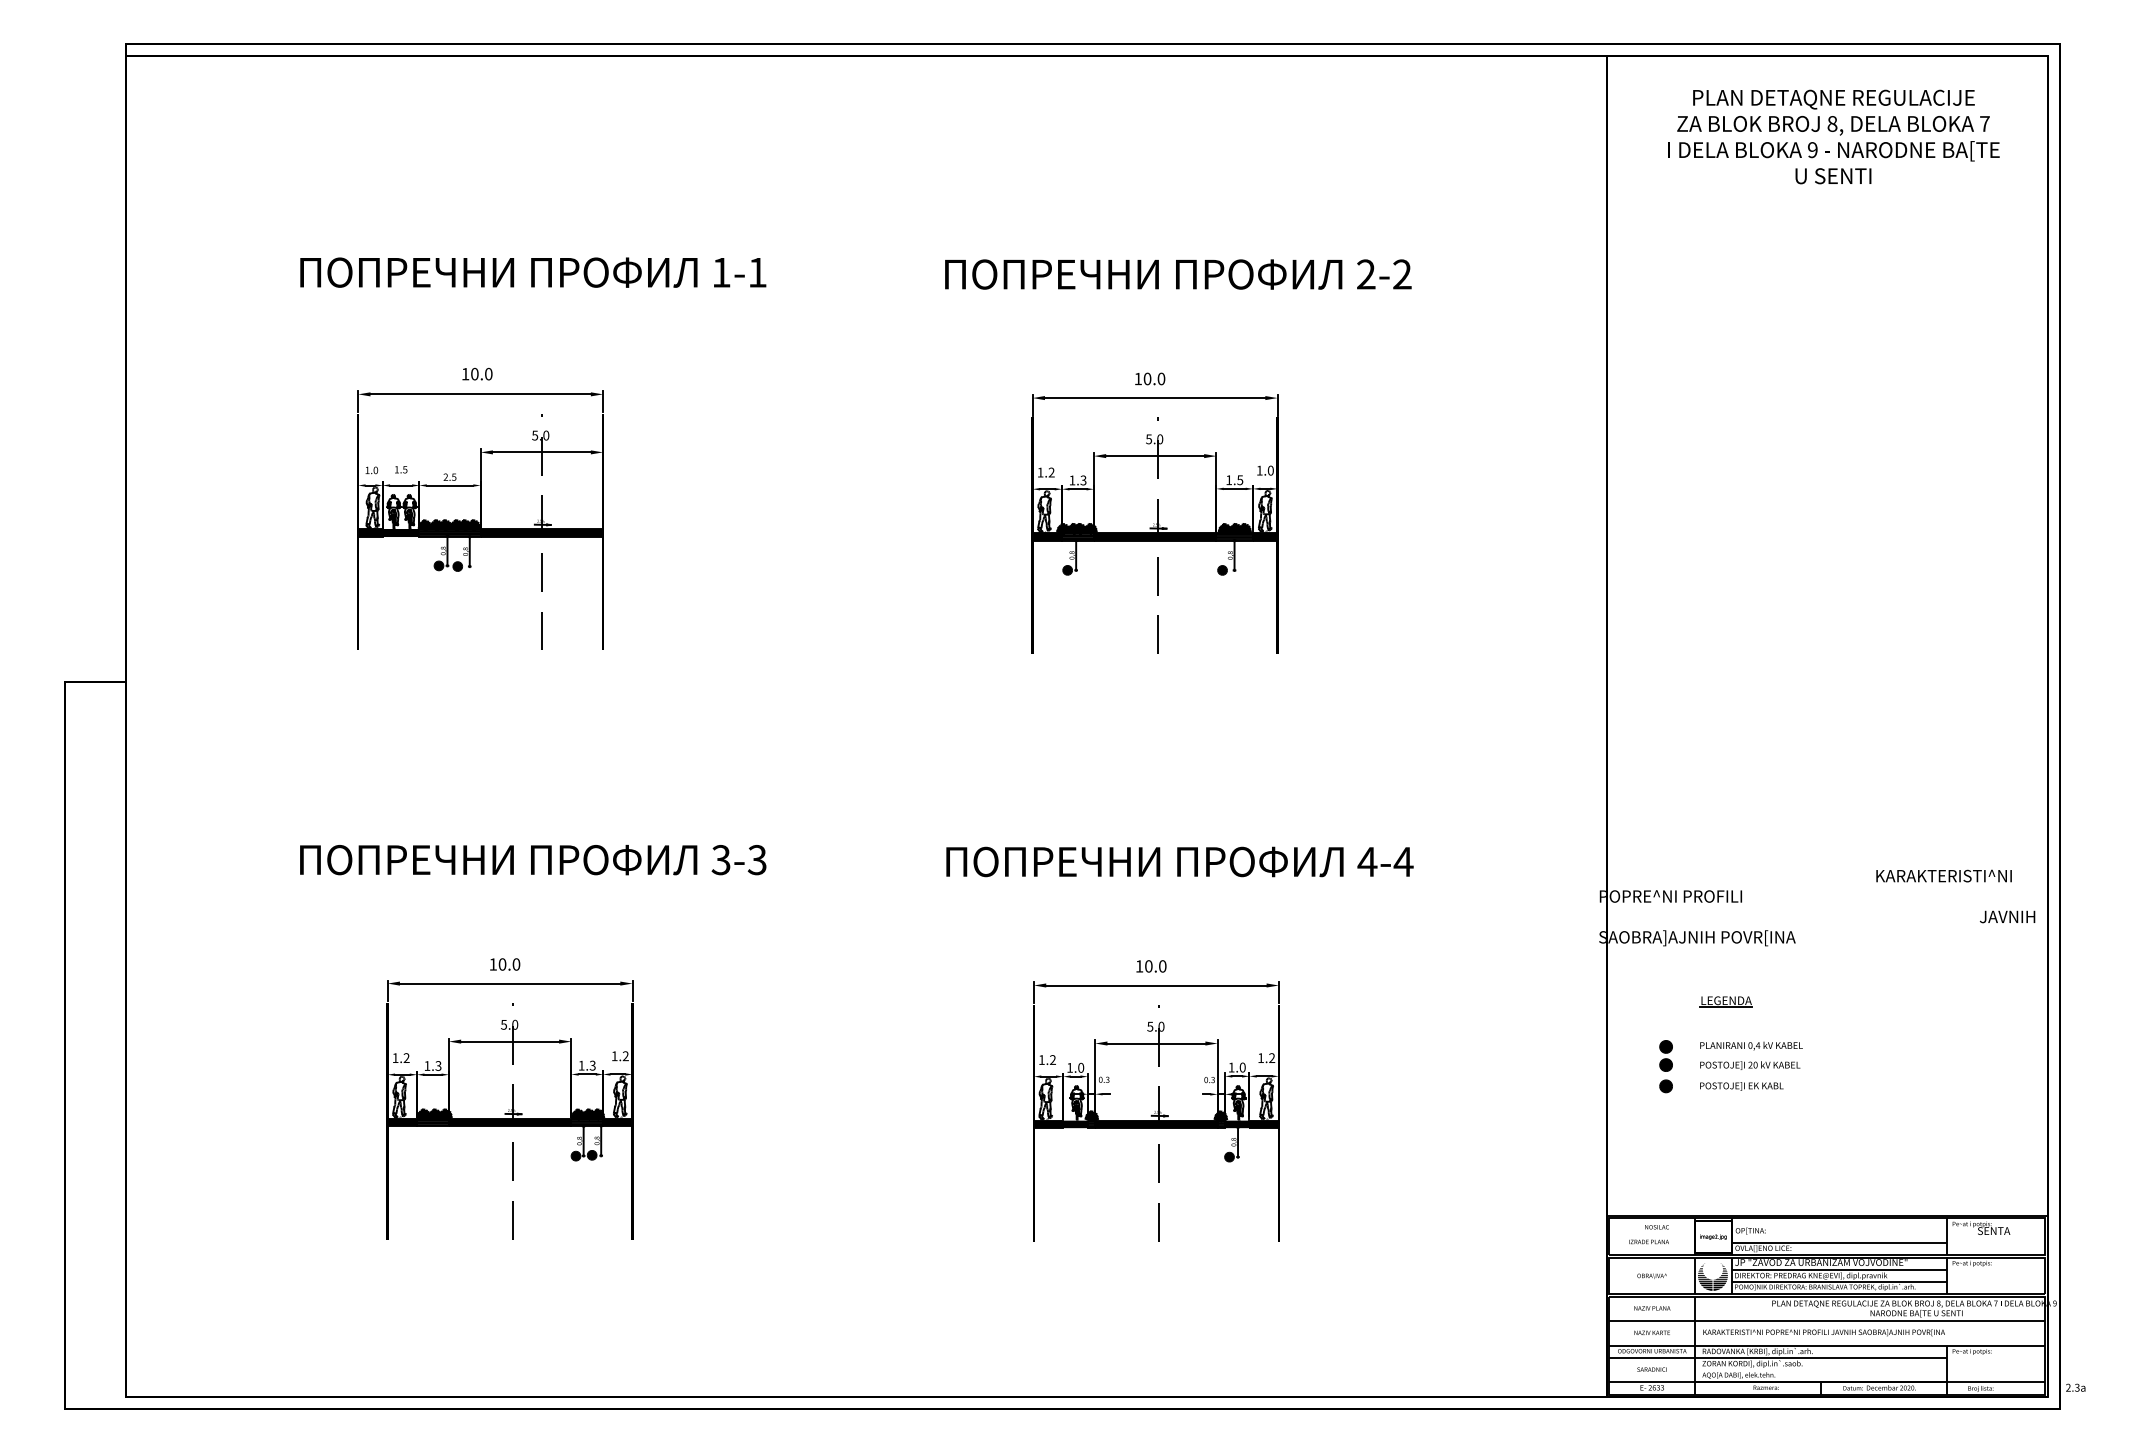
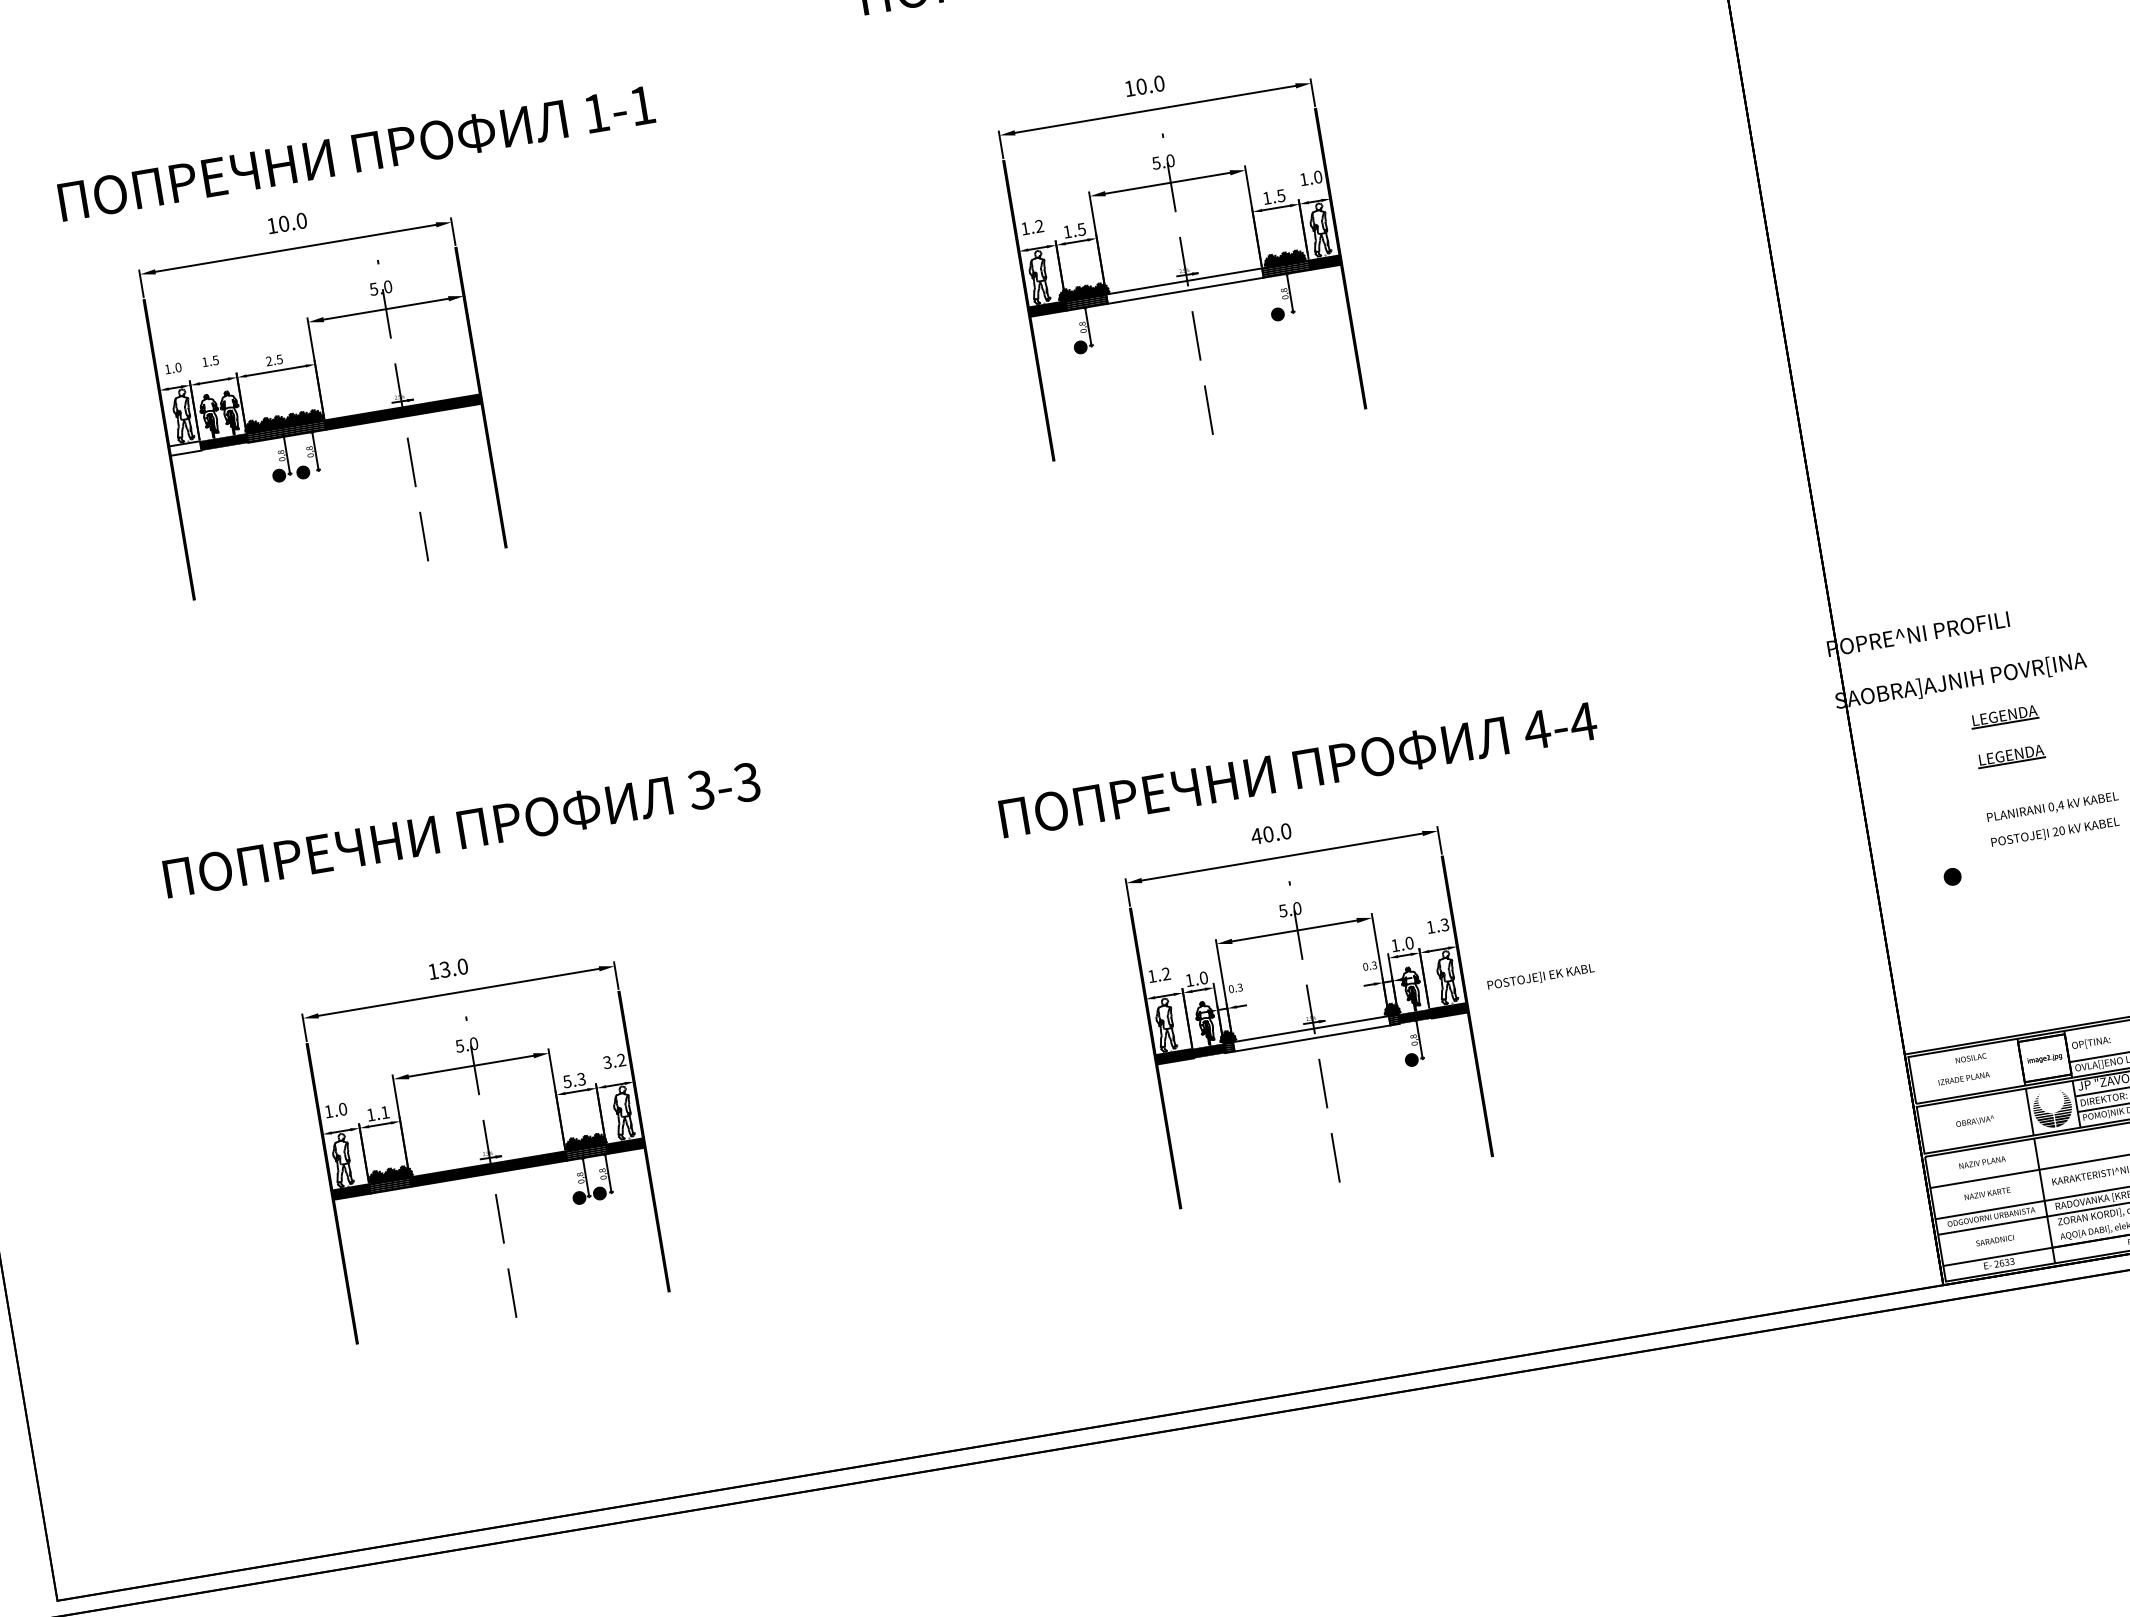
text: (533, 272) -> (356, 153), moved
text: (1083, 479) -> (1081, 228), 1.3 -> 1.5
fill: (370, 532) -> (184, 447), removed
fill: (1154, 536) -> (1184, 285), removed
text: (1179, 861) -> (1297, 769), moved
text: (502, 964) -> (445, 969), 10.0 -> 13.0
text: (1139, 966) -> (1256, 836), 10.0 -> 40.0
part: (1725, 970) -> (2003, 716), added
part: (1665, 1055) -> (1945, 837), removed
text: (614, 1056) -> (607, 1062), 1.2 -> 3.2
text: (406, 1058) -> (342, 1109), 1.2 -> 1.0
text: (1272, 1058) -> (1445, 925), 1.2 -> 1.3
text: (438, 1065) -> (385, 1111), 1.3 -> 1.1
text: (581, 1065) -> (567, 1081), 1.3 -> 5.3
text: (1741, 1086) -> (1540, 977), moved
fill: (1156, 1123) -> (1311, 1032), removed

